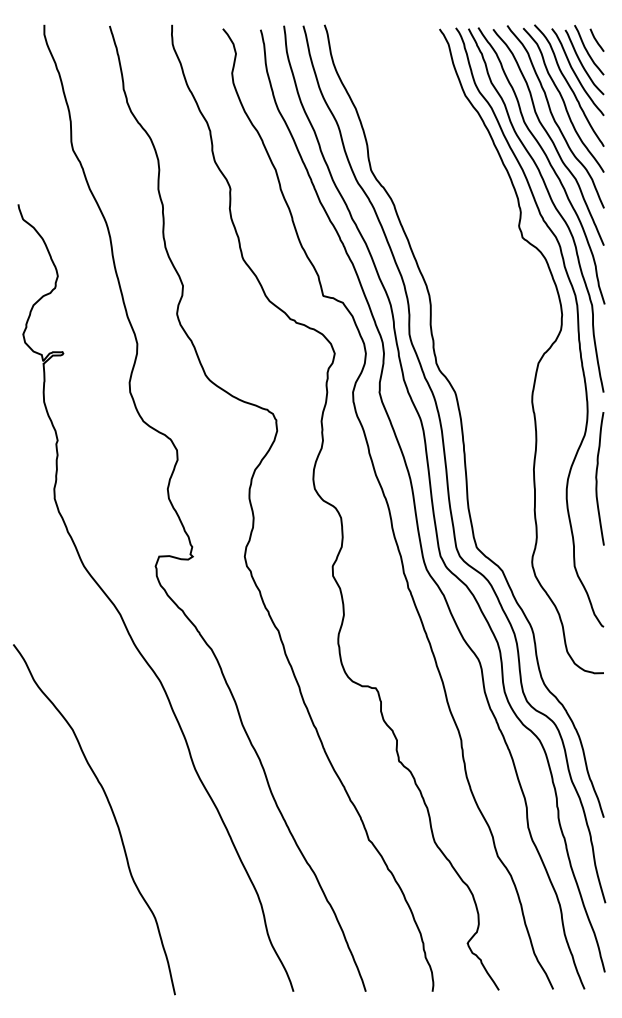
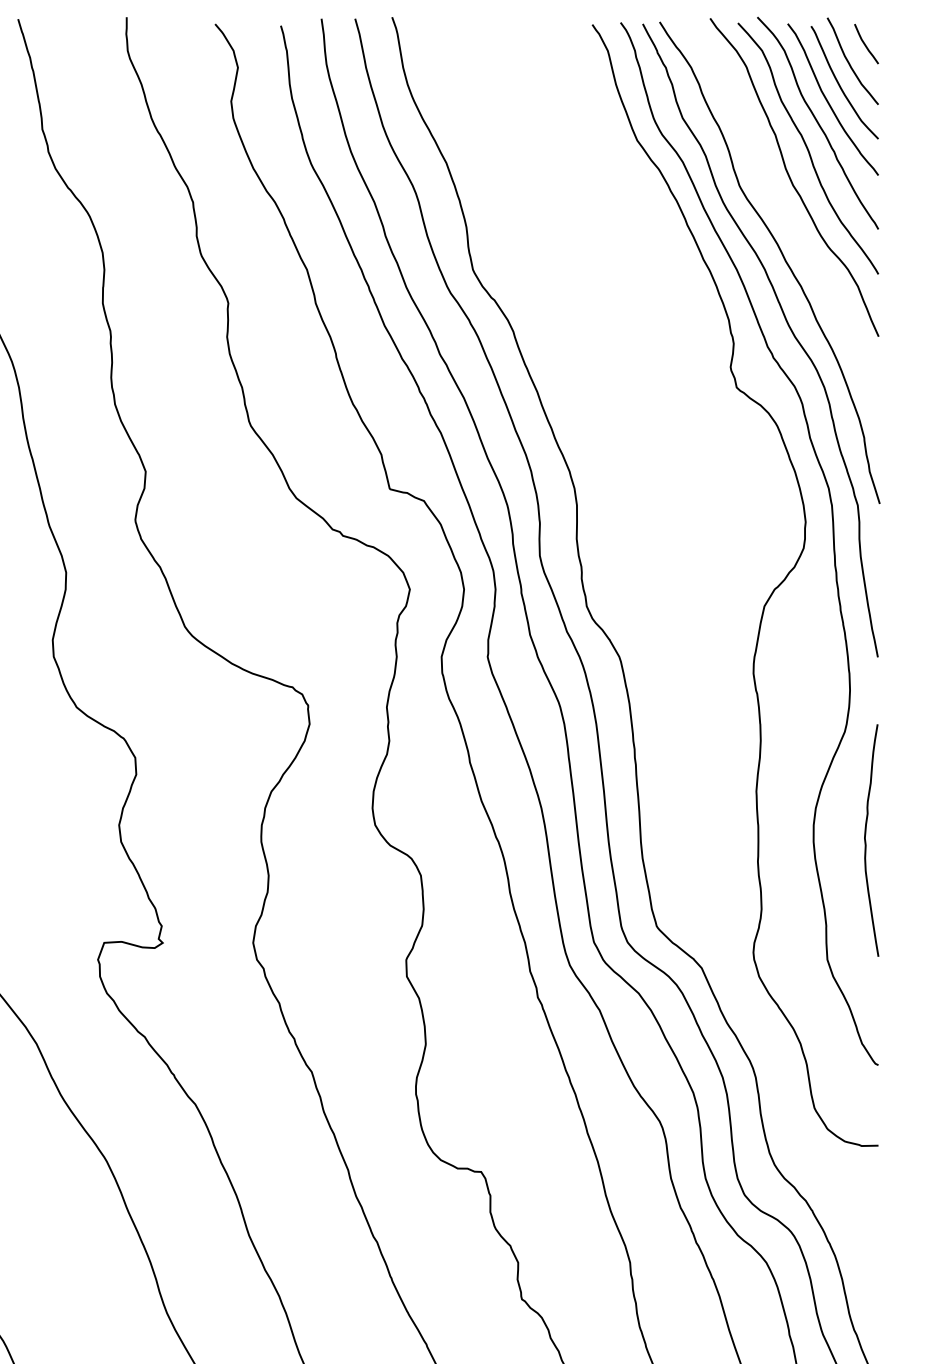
curve: (548, 137) -> (781, 213), removed
curve: (597, 478) -> (867, 839), moved

